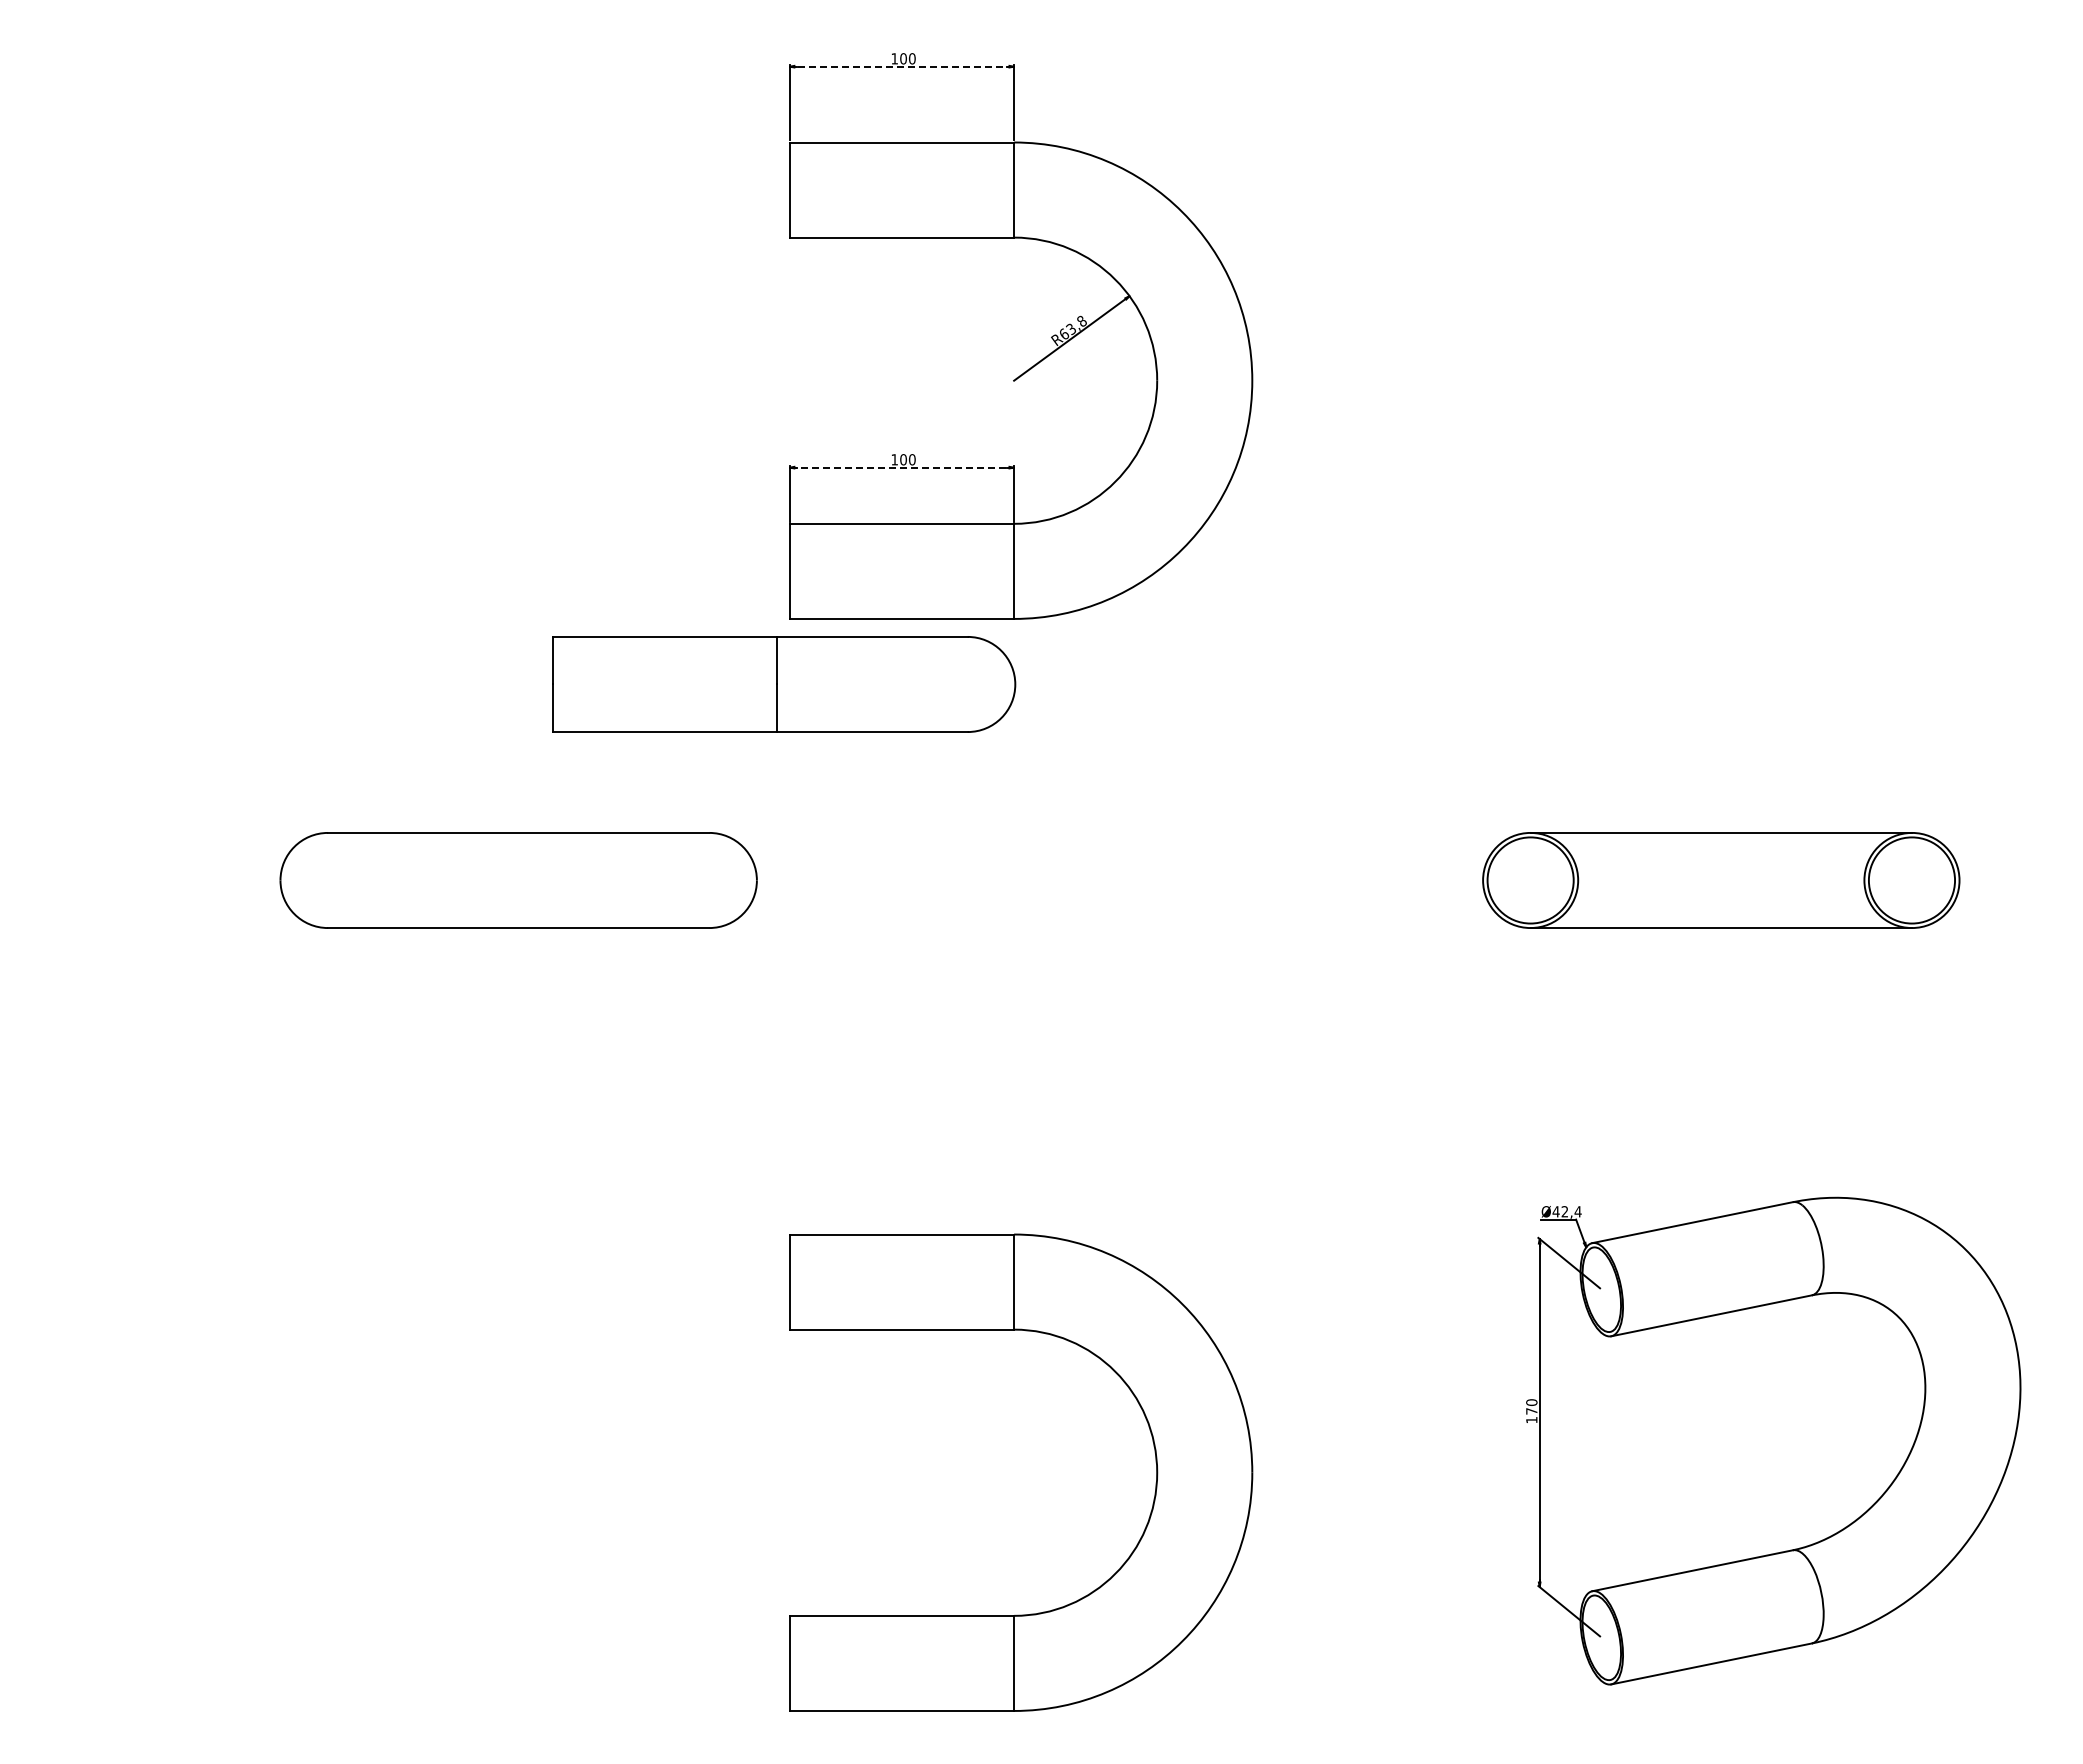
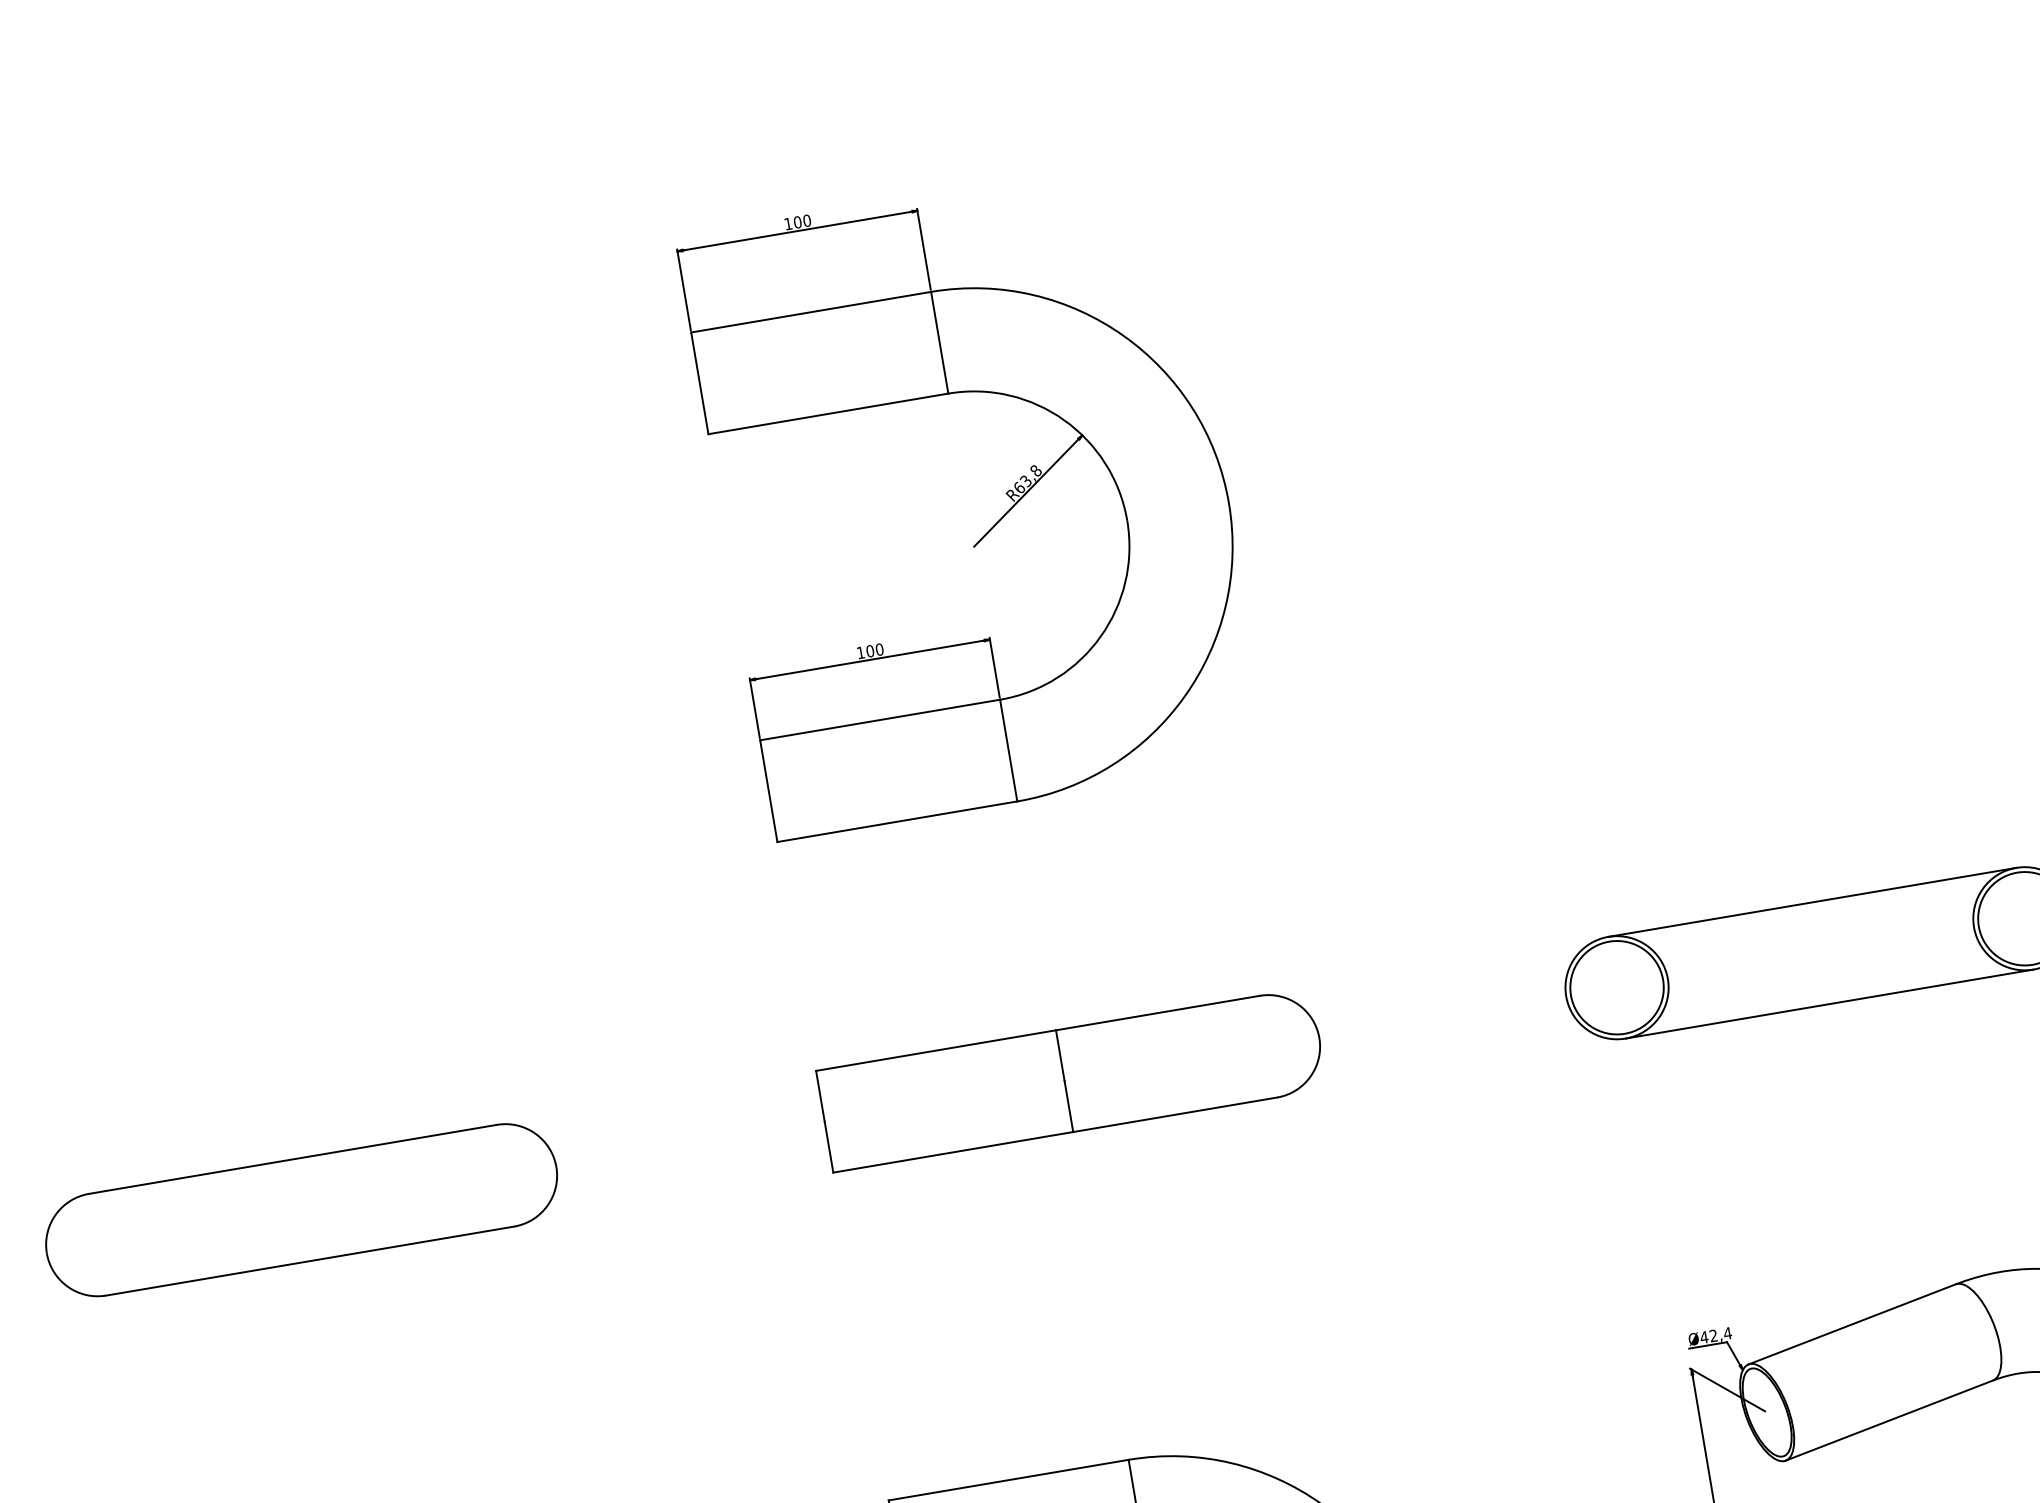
line: (901, 66) -> (796, 230), dashed -> solid
line: (902, 467) -> (870, 659), dashed -> solid
part: (784, 684) -> (1072, 1079), moved
part: (518, 880) -> (301, 1210), moved

